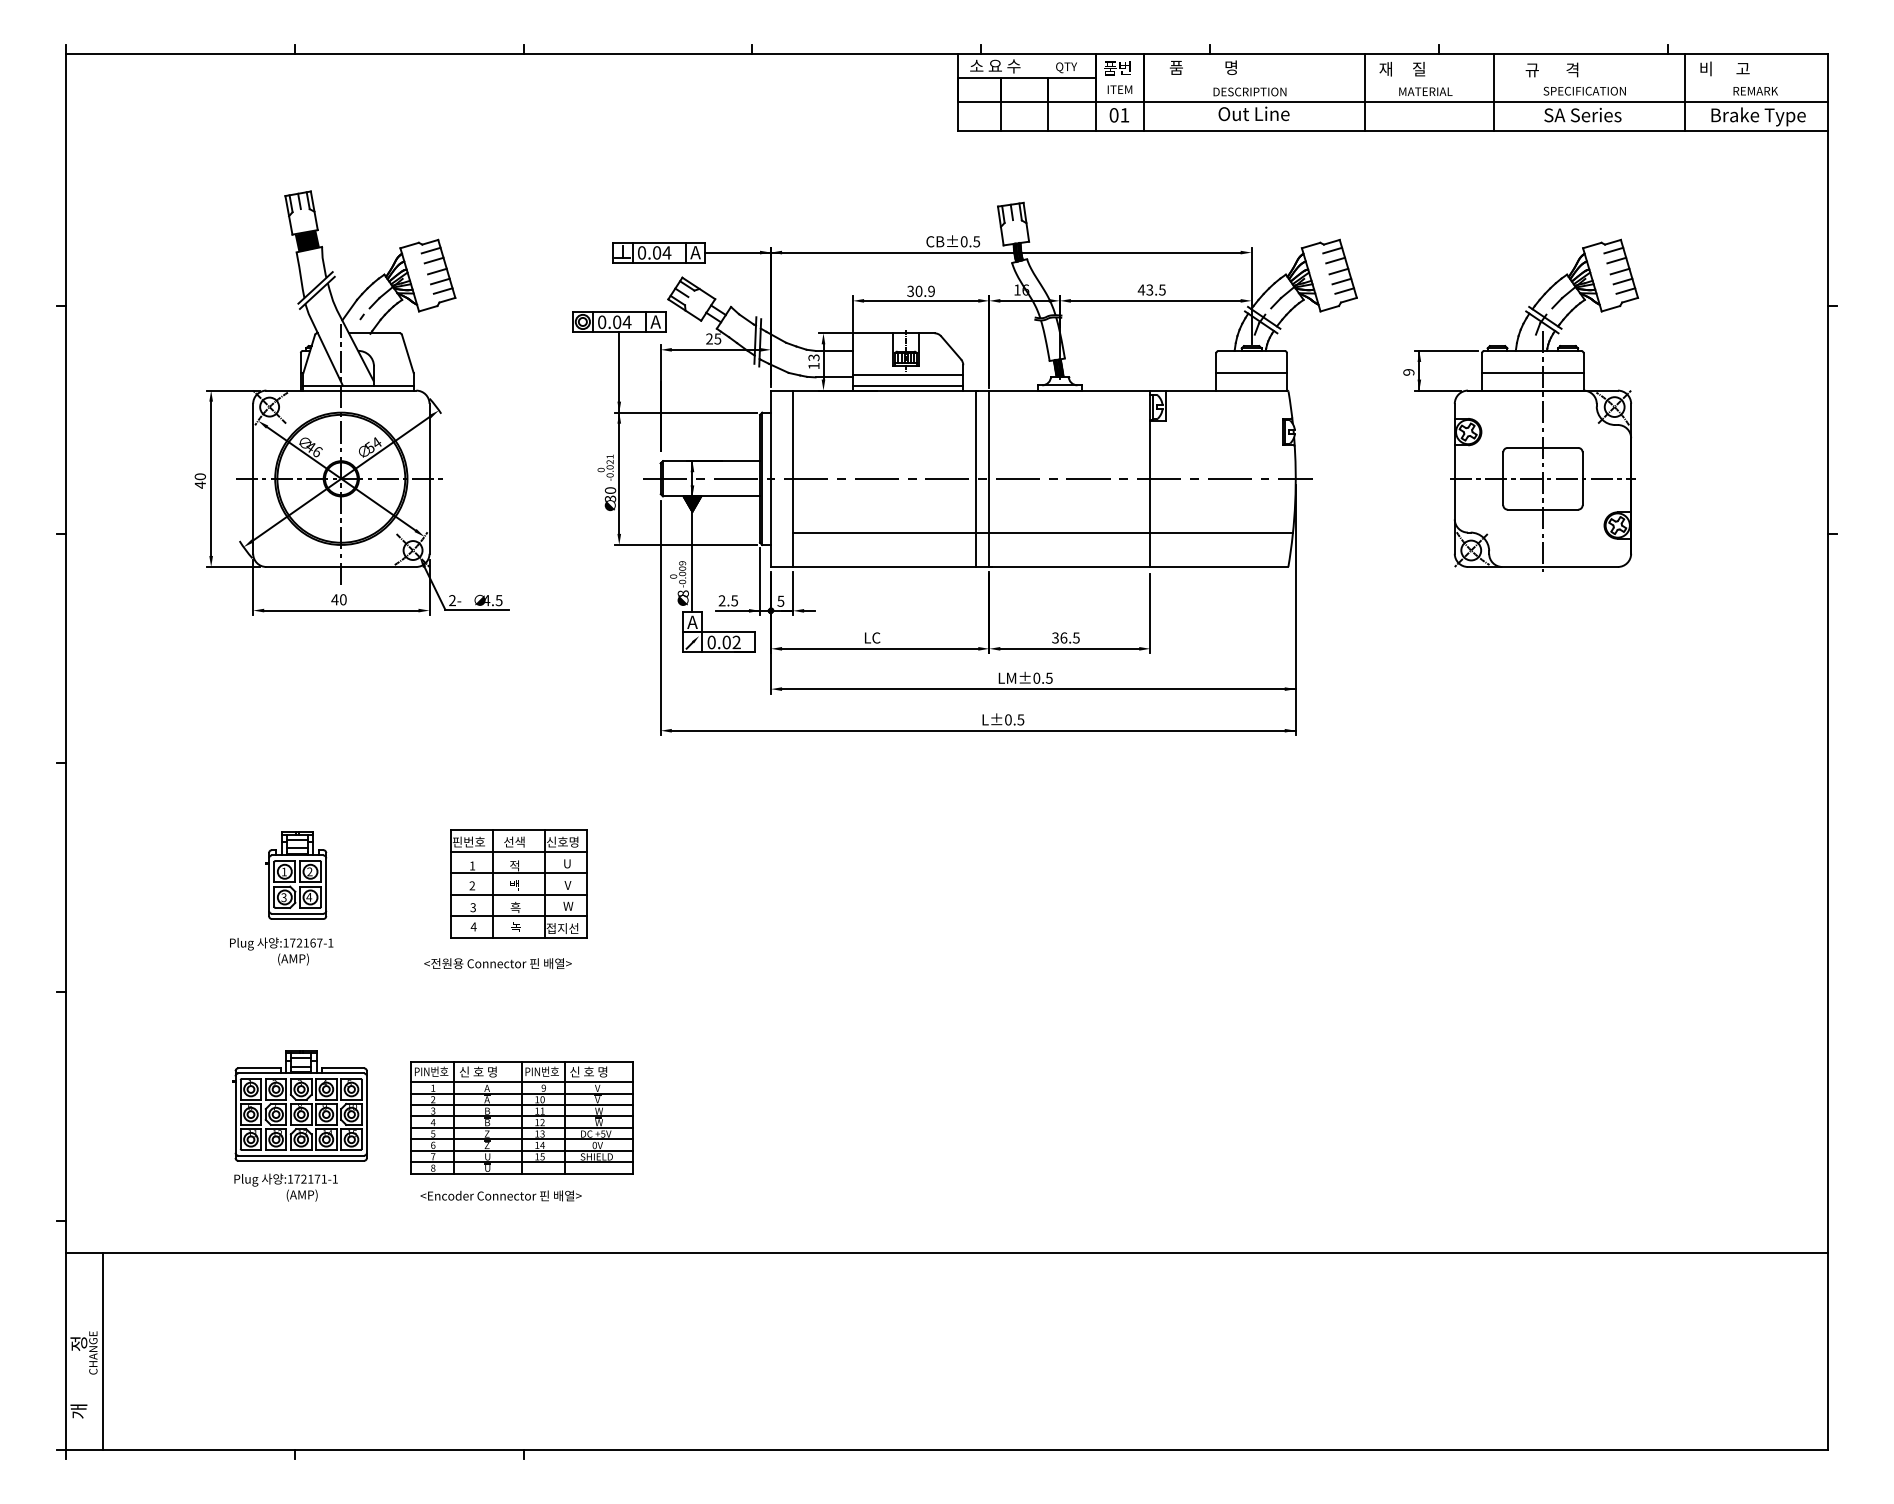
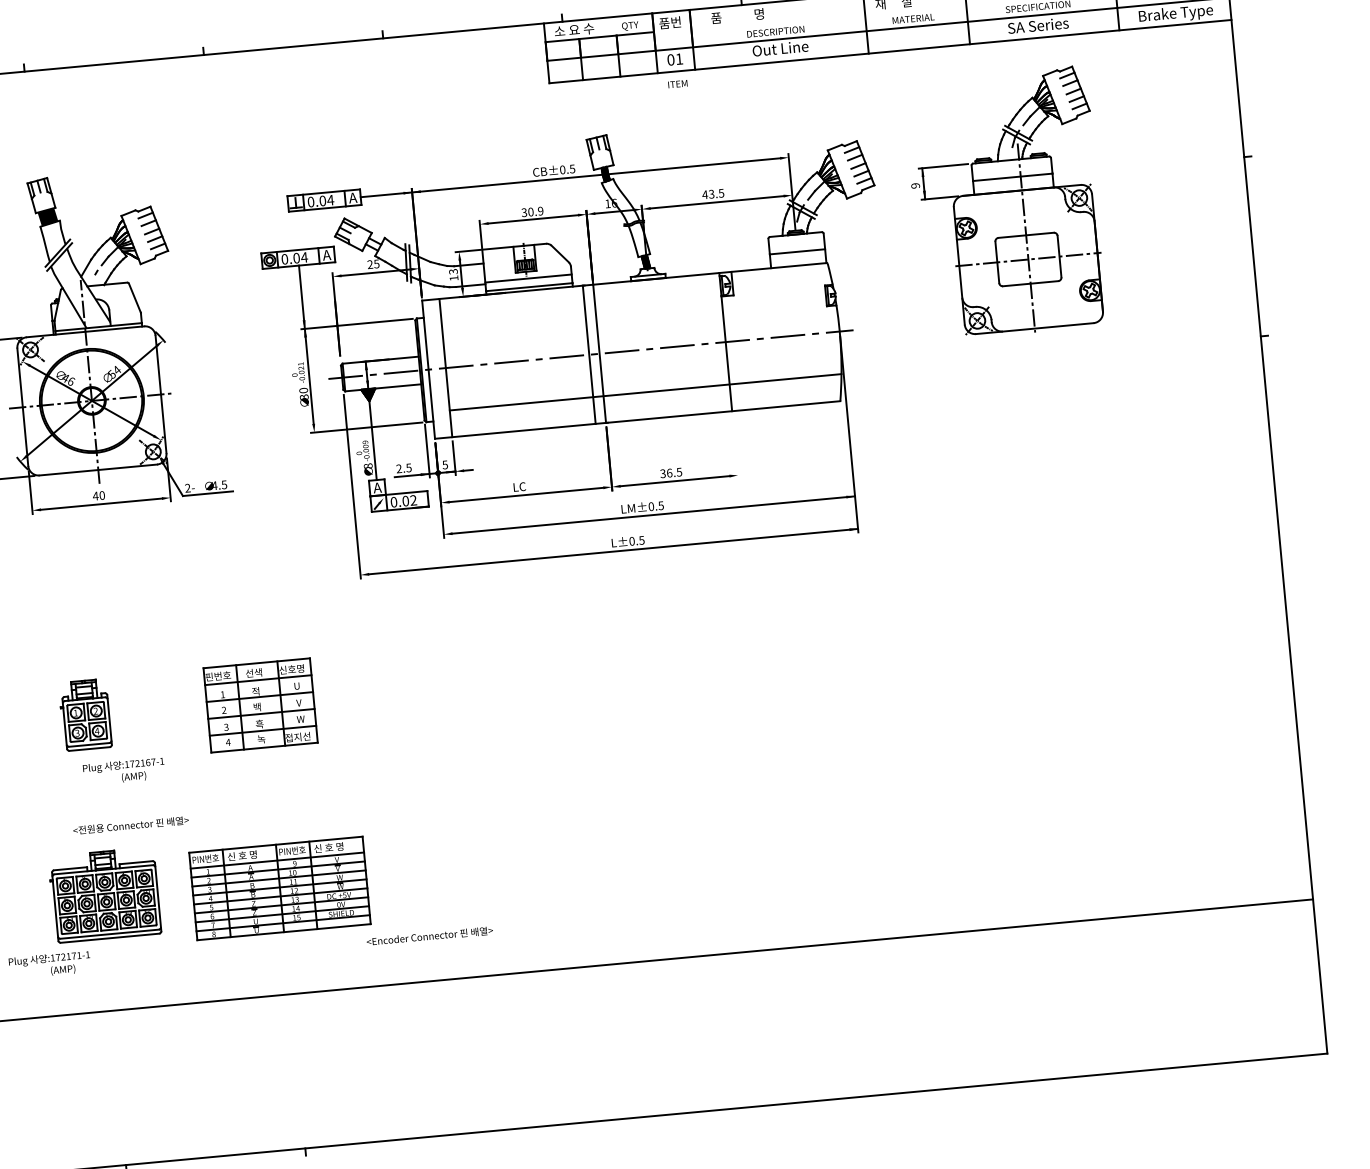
text: (1119, 89) -> (677, 83), moved
part: (1521, 404) -> (1006, 202), moved
line: (1150, 613) -> (735, 447), removed
text: (281, 951) -> (124, 771), moved
text: (497, 963) -> (130, 825), moved
text: (285, 1187) -> (49, 964), moved
text: (500, 1195) -> (429, 936), moved

